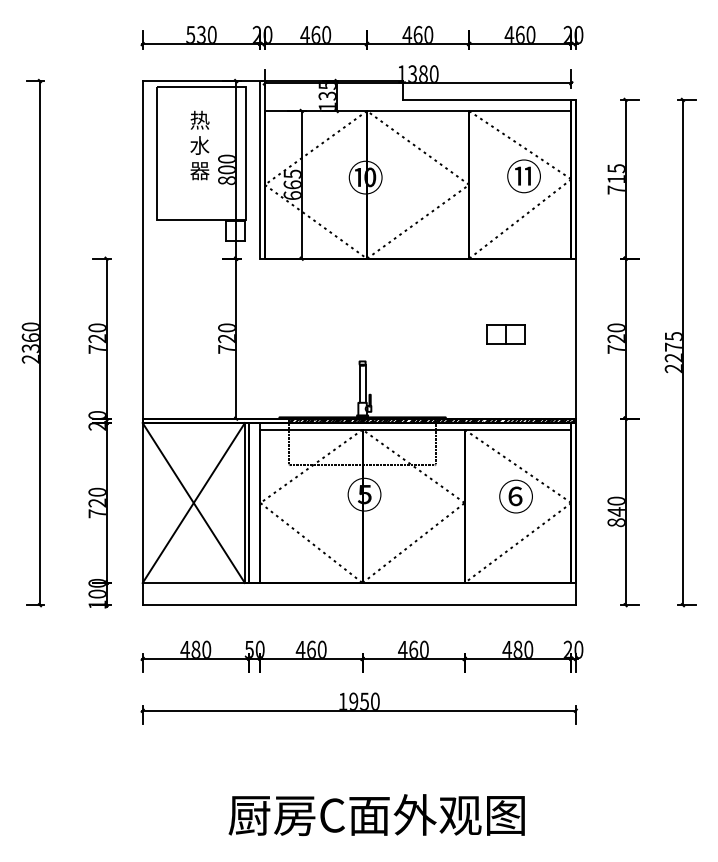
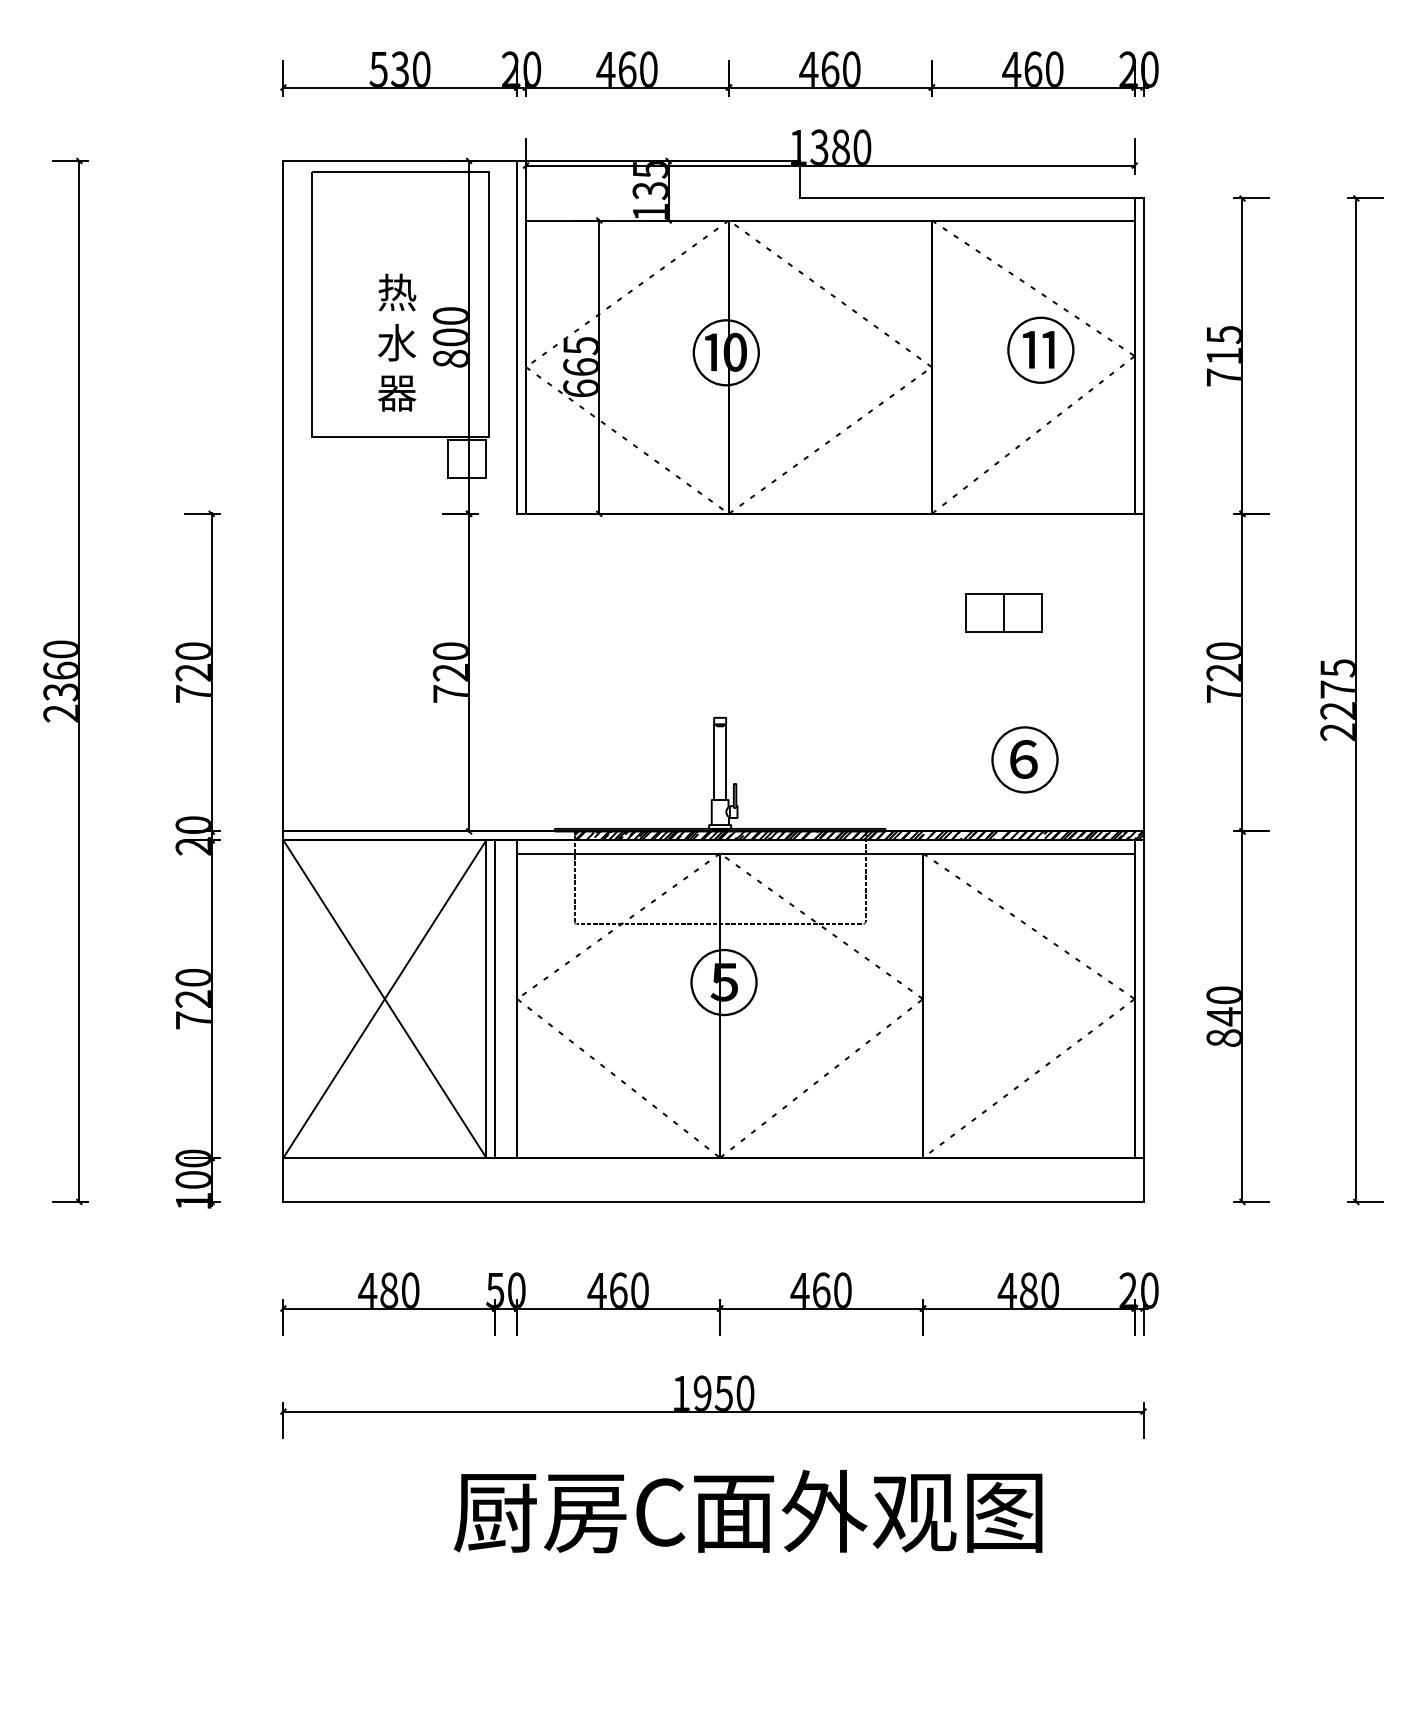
text: (199, 145) -> (396, 342), moved
part: (505, 334) -> (1003, 612), moved
text: (515, 496) -> (1023, 759), moved
text: (376, 814) -> (747, 1510), moved

